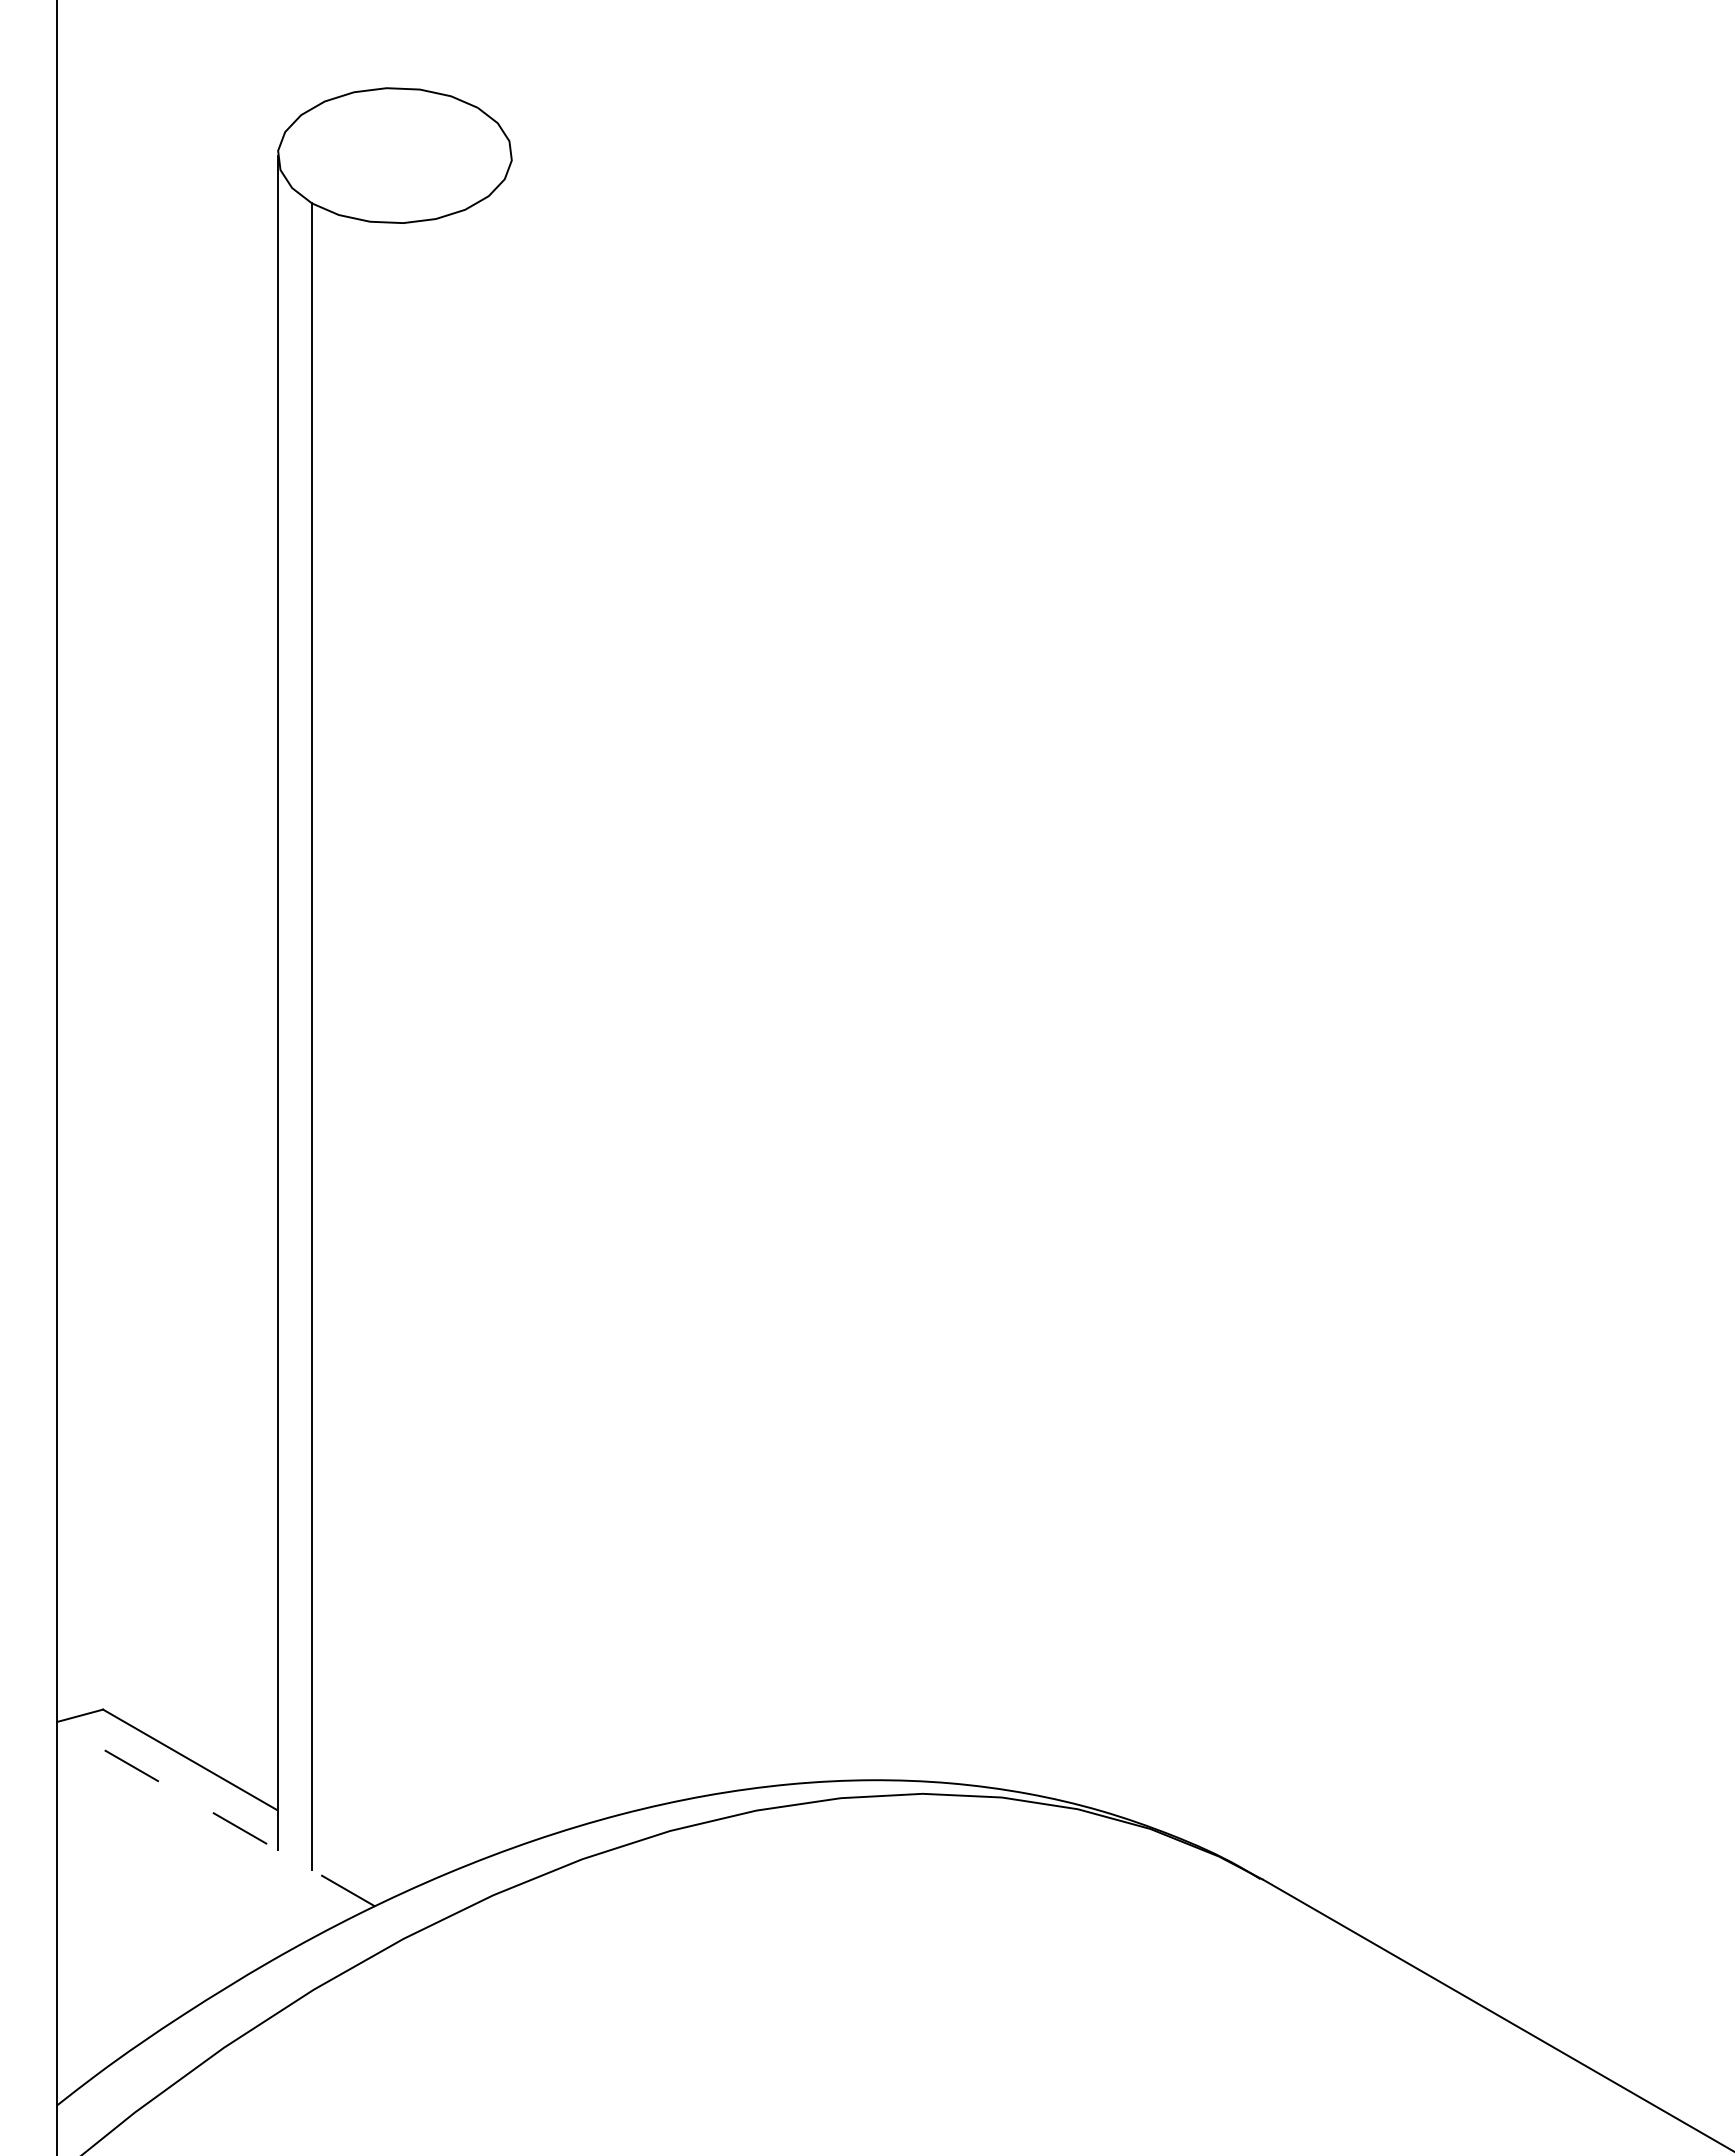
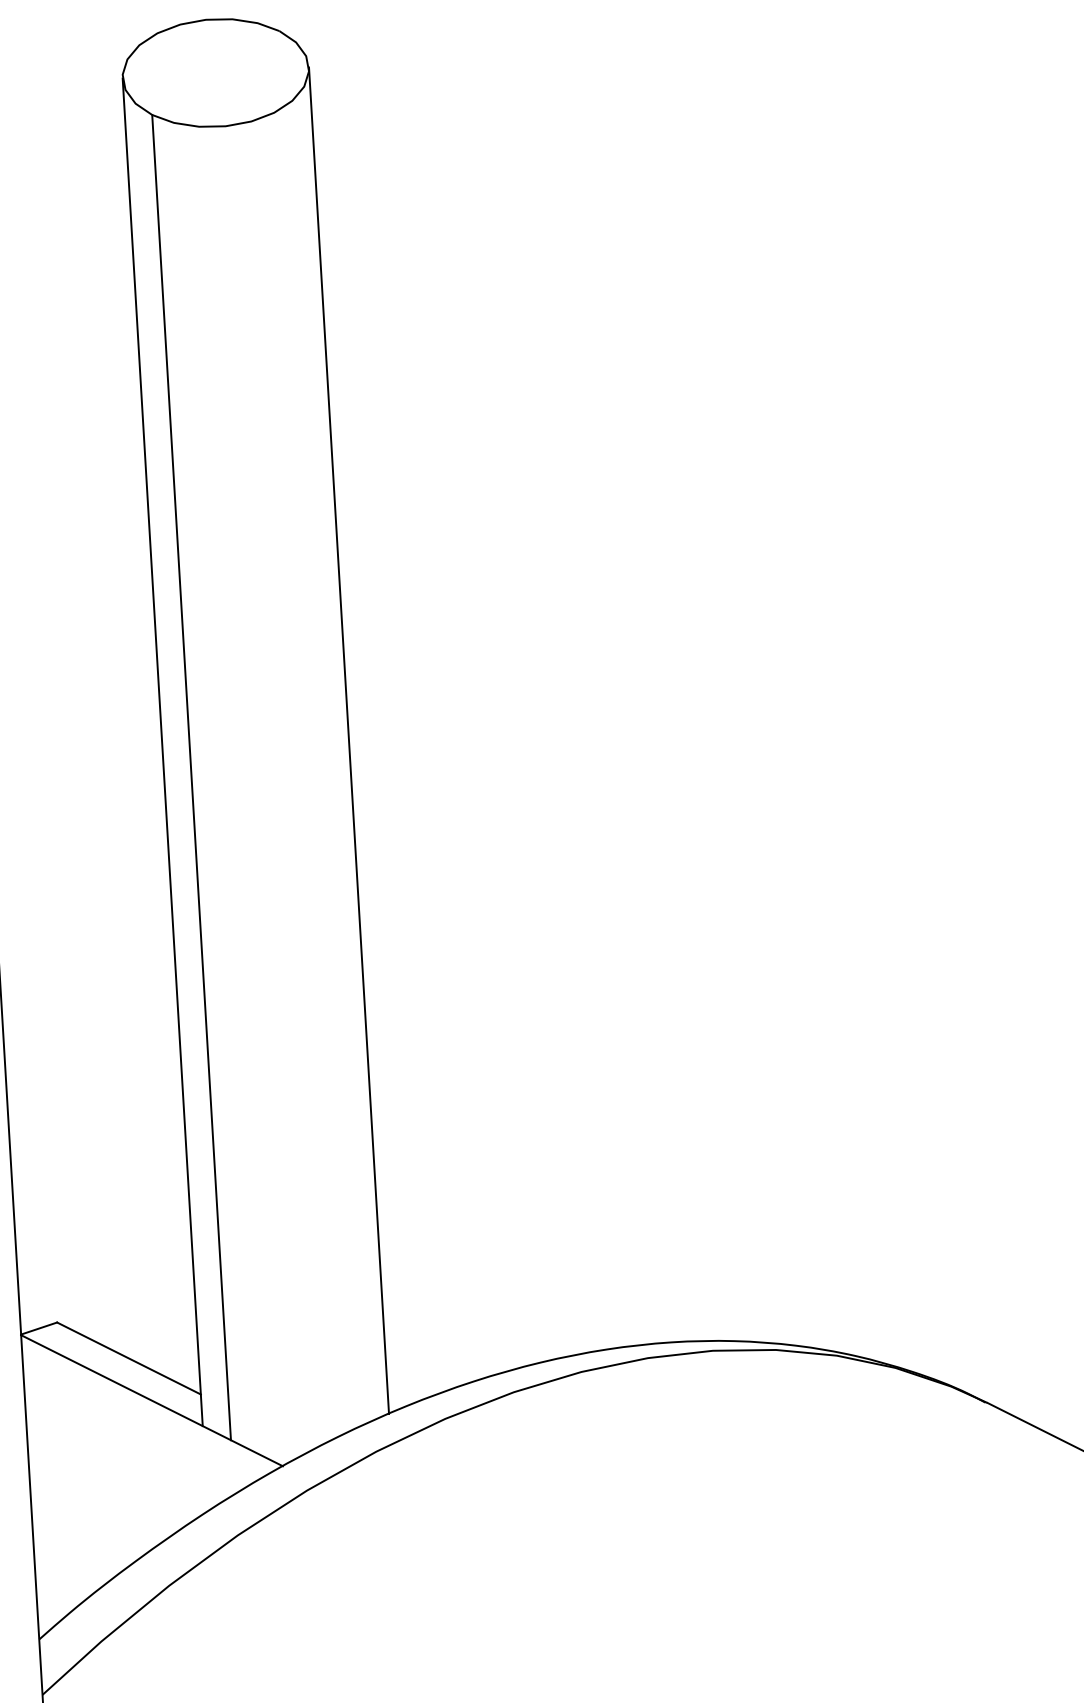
line: (512, 1001) -> (349, 740), added
line: (216, 1814) -> (152, 1400), dashed -> solid

